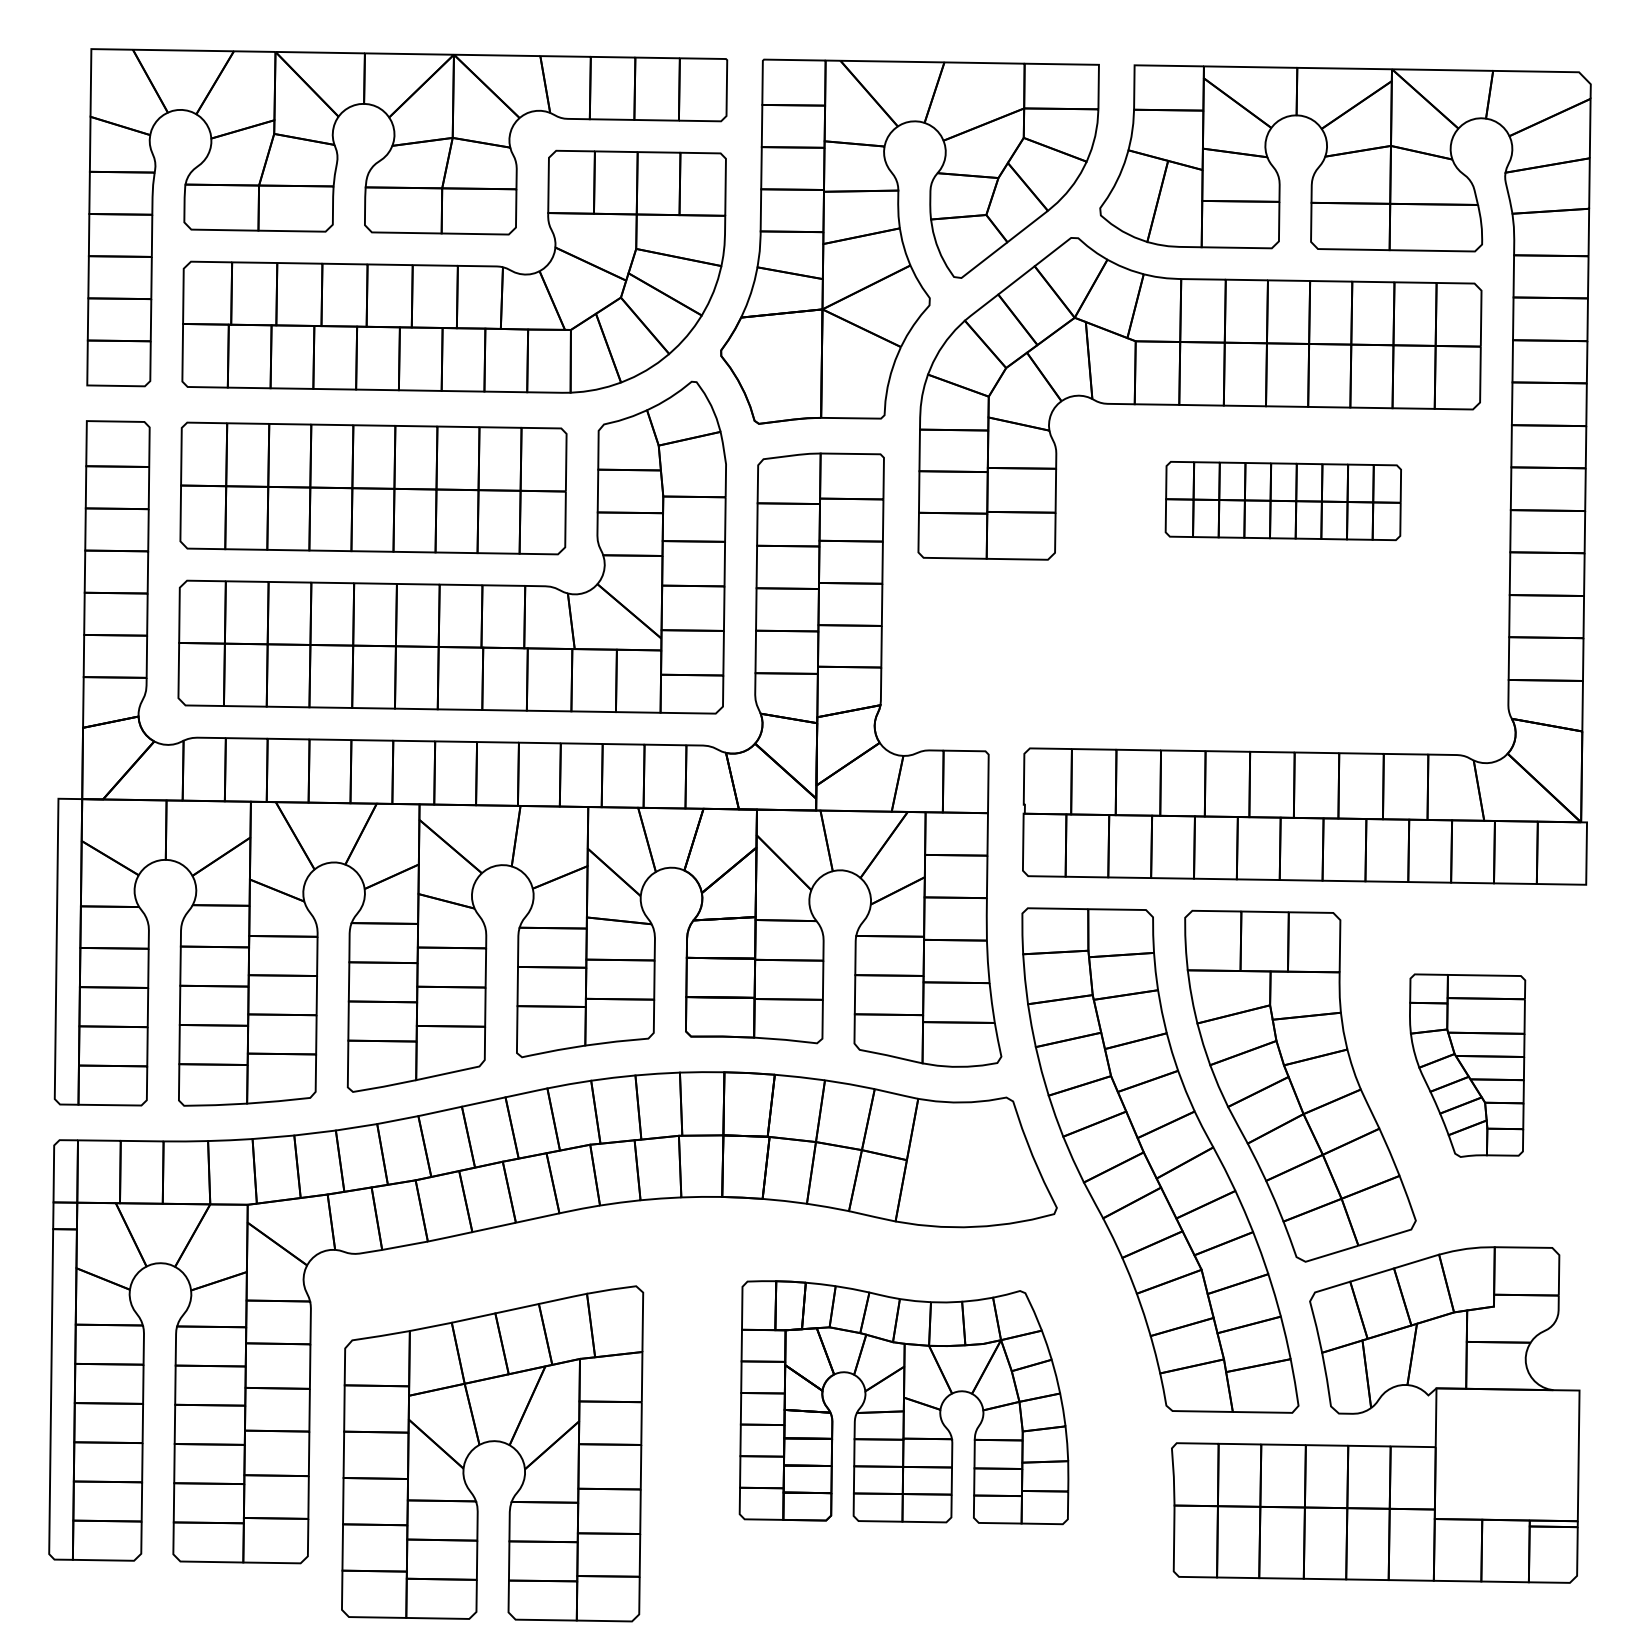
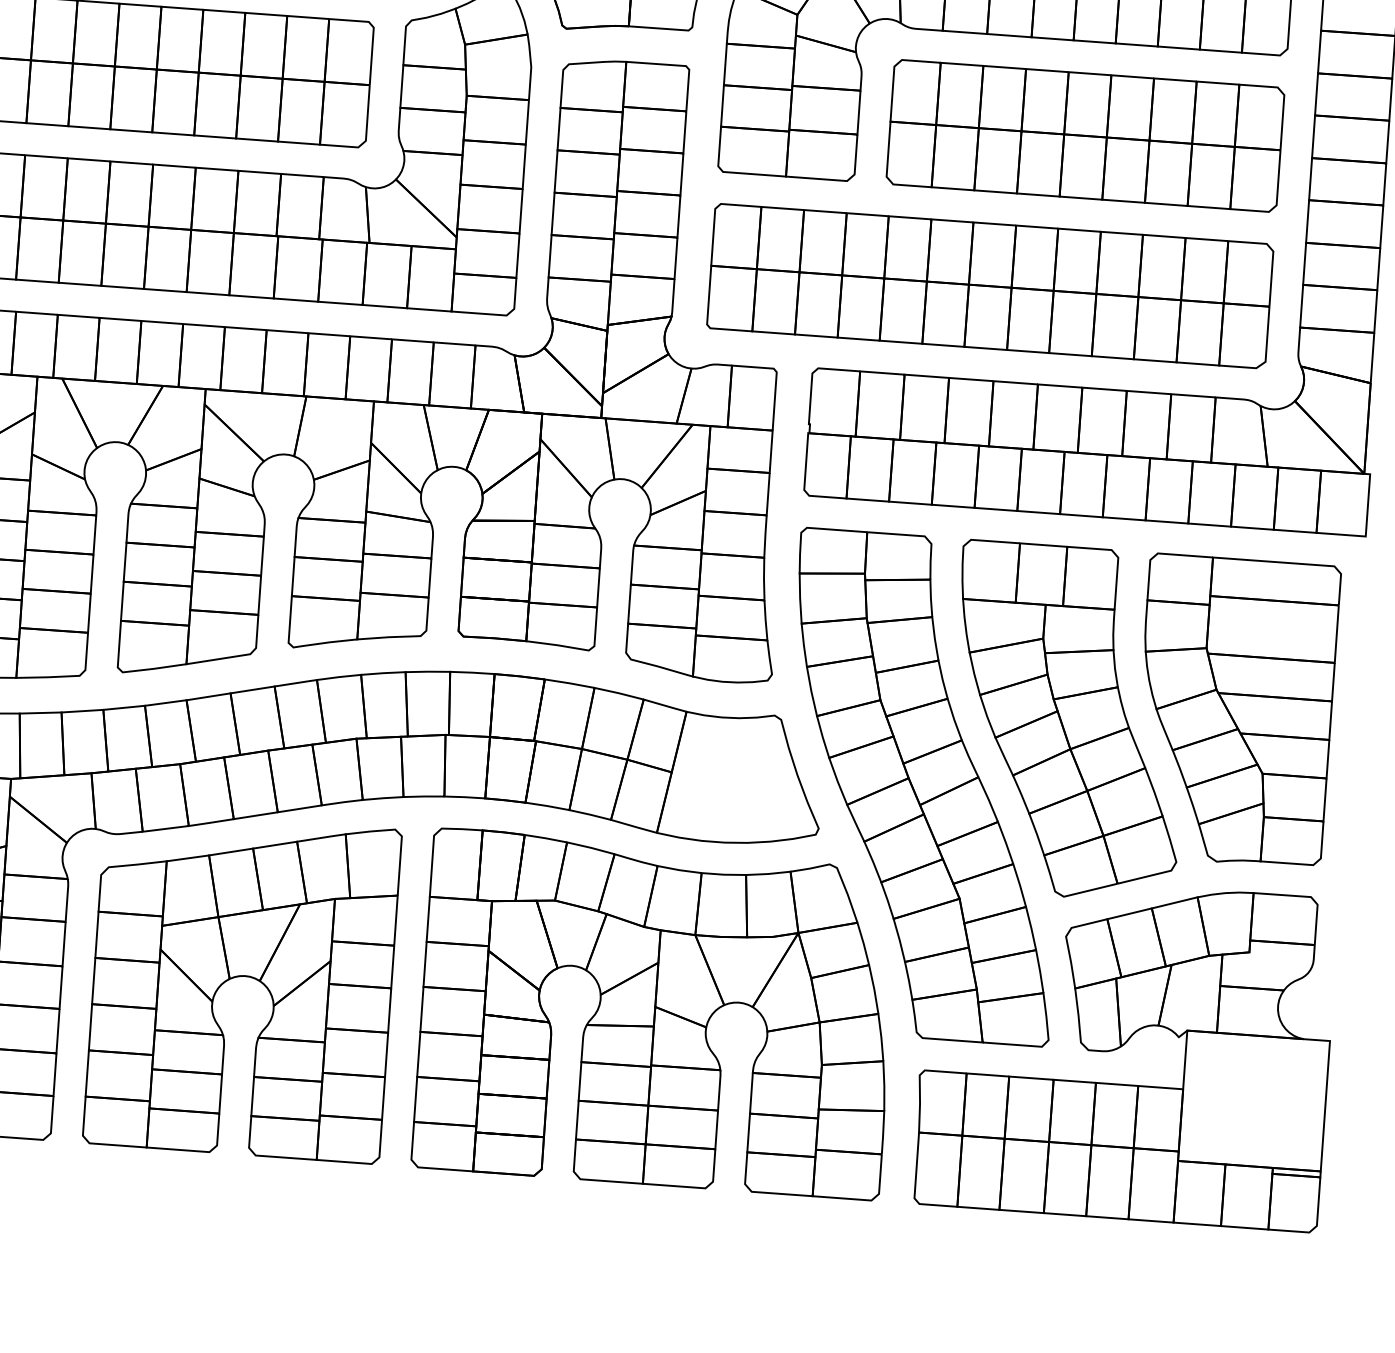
part: (1283, 500) -> (1085, 135), size x1.67
part: (1196, 656) -> (989, 286), added
part: (1467, 1065) -> (1236, 710), size x1.67
part: (903, 1402) -> (654, 1014), size x1.43
part: (492, 1442) -> (242, 977), moved

